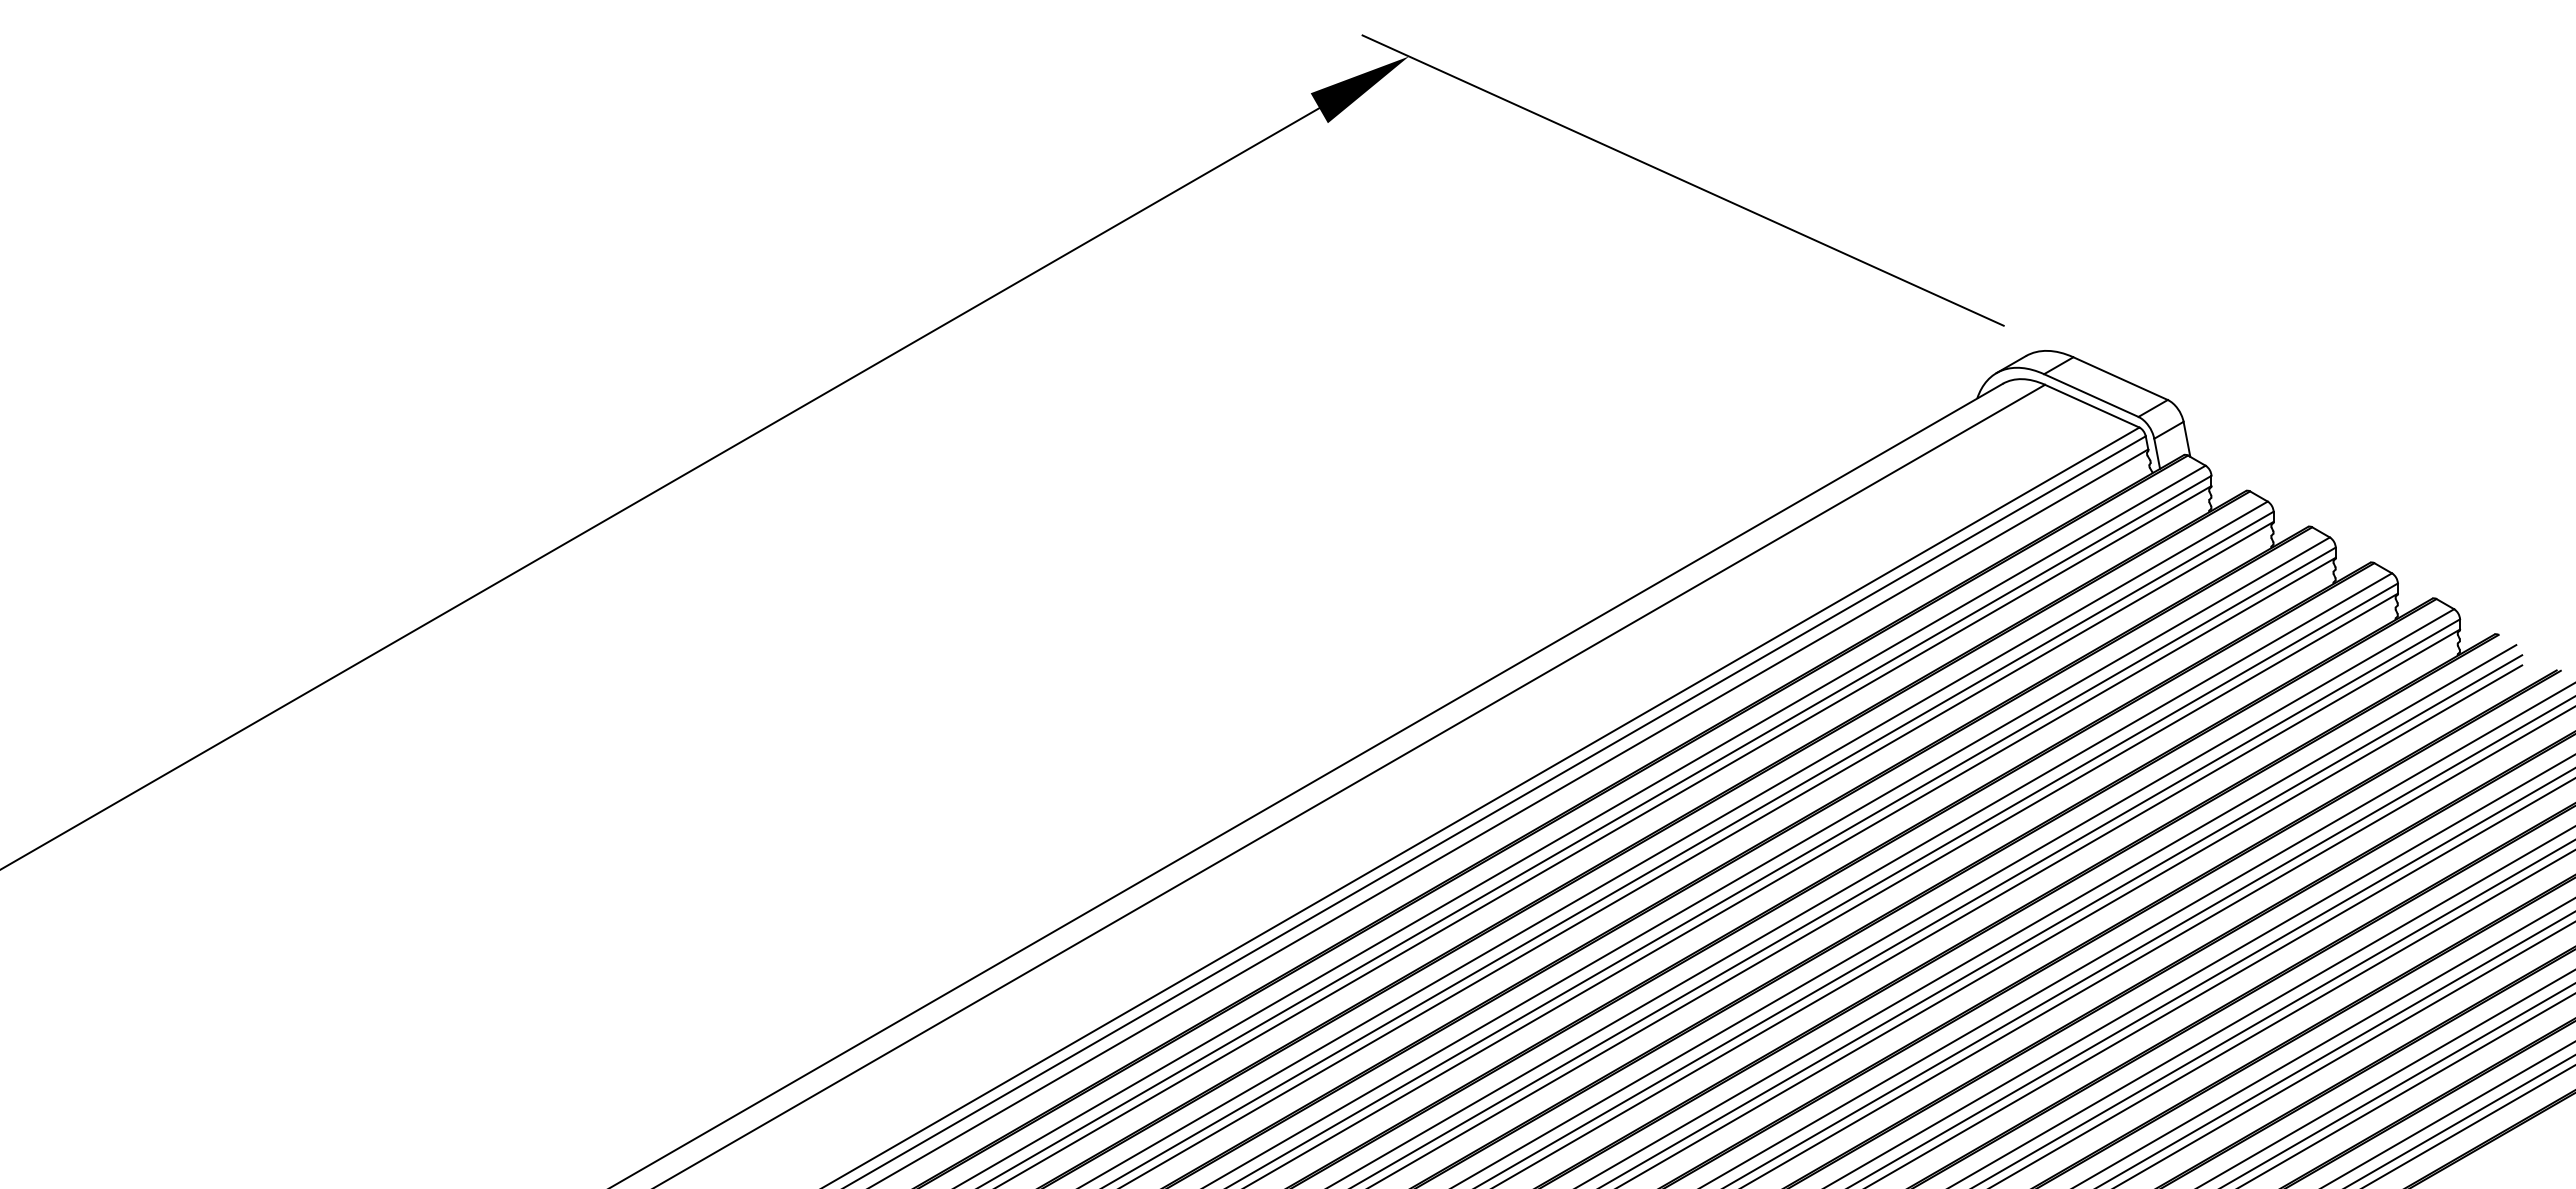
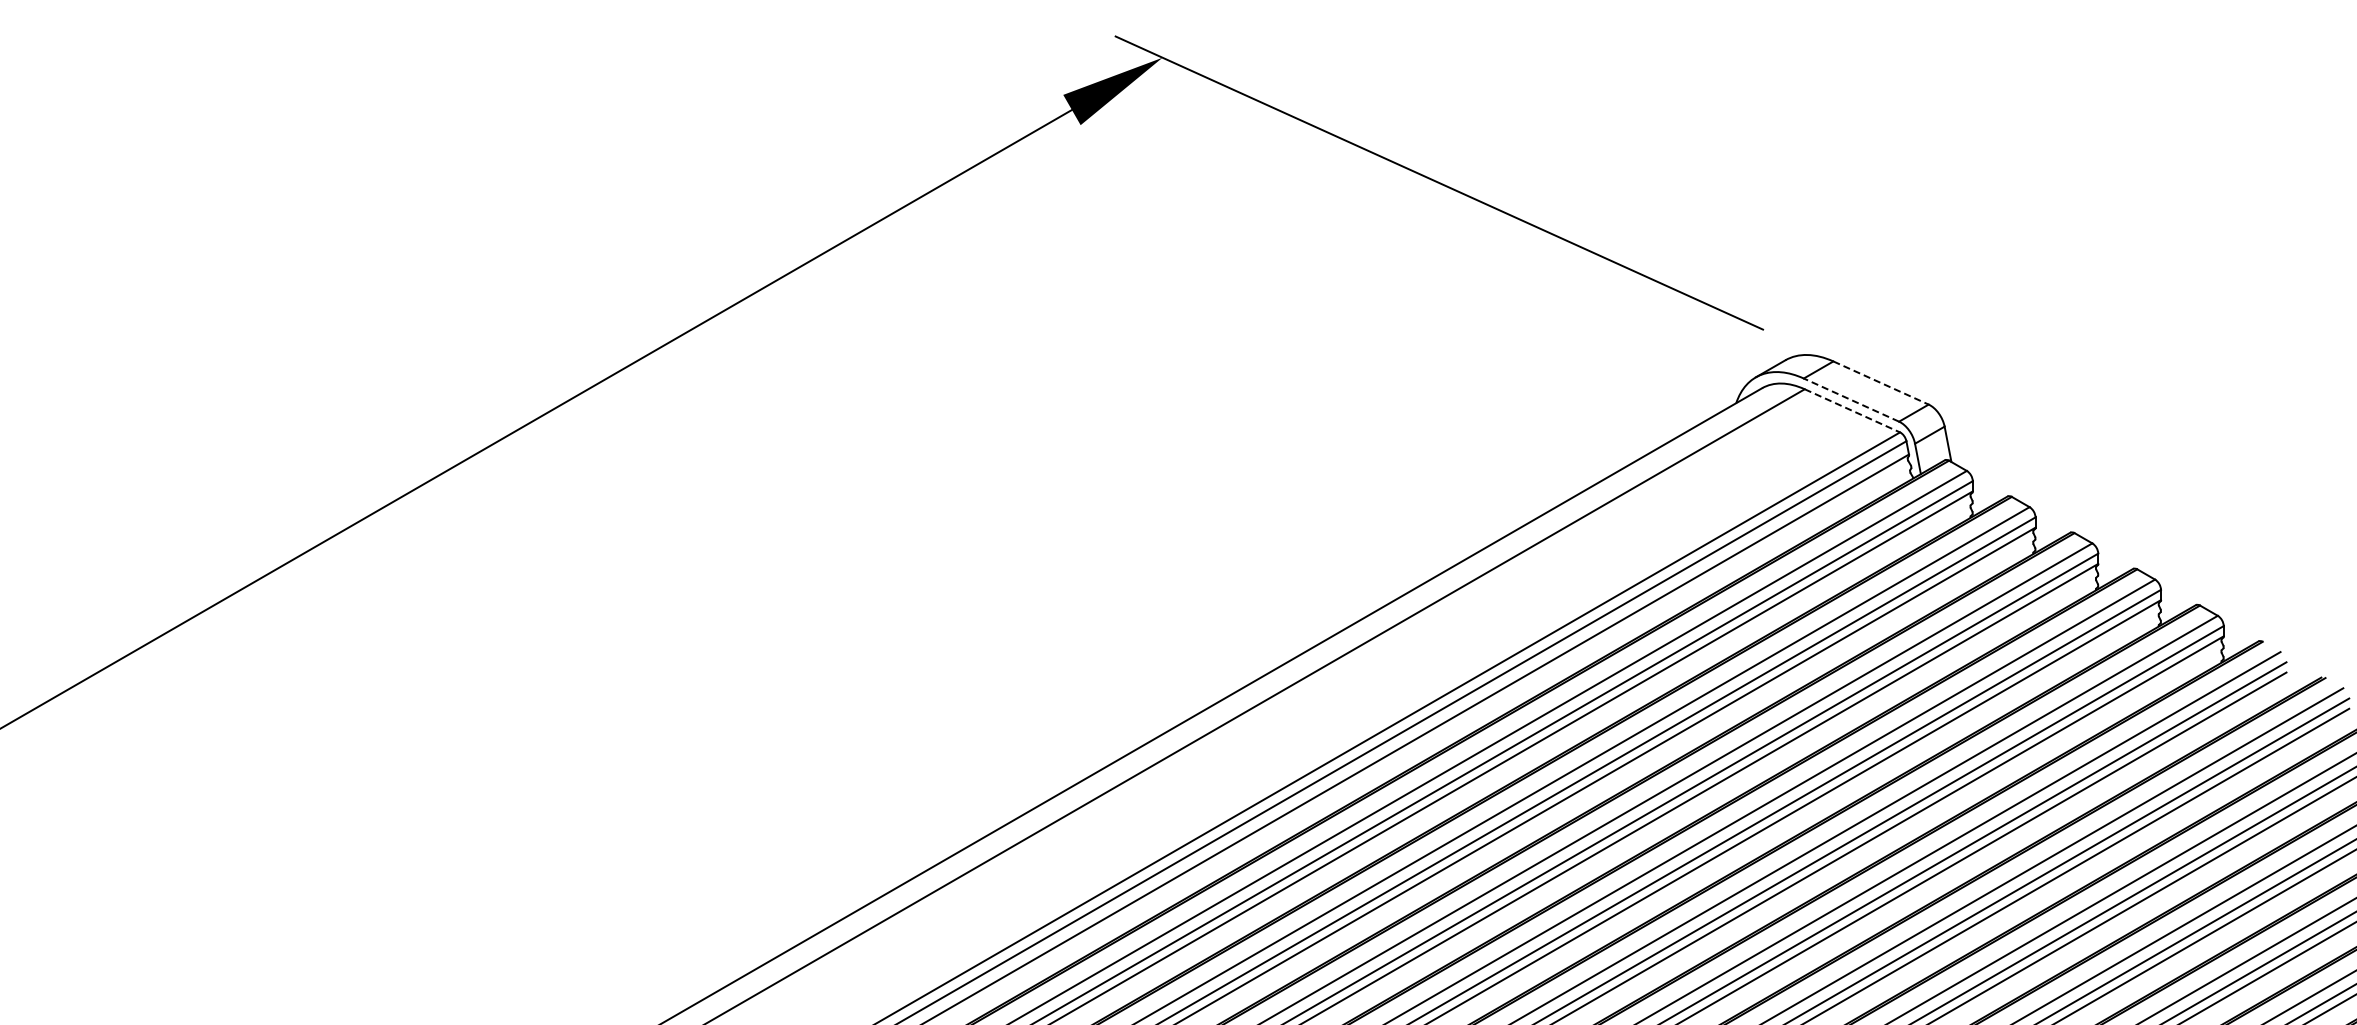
line: (2120, 378) -> (1880, 382), solid -> dashed
line: (2091, 395) -> (1851, 400), solid -> dashed
line: (2092, 406) -> (1852, 411), solid -> dashed

